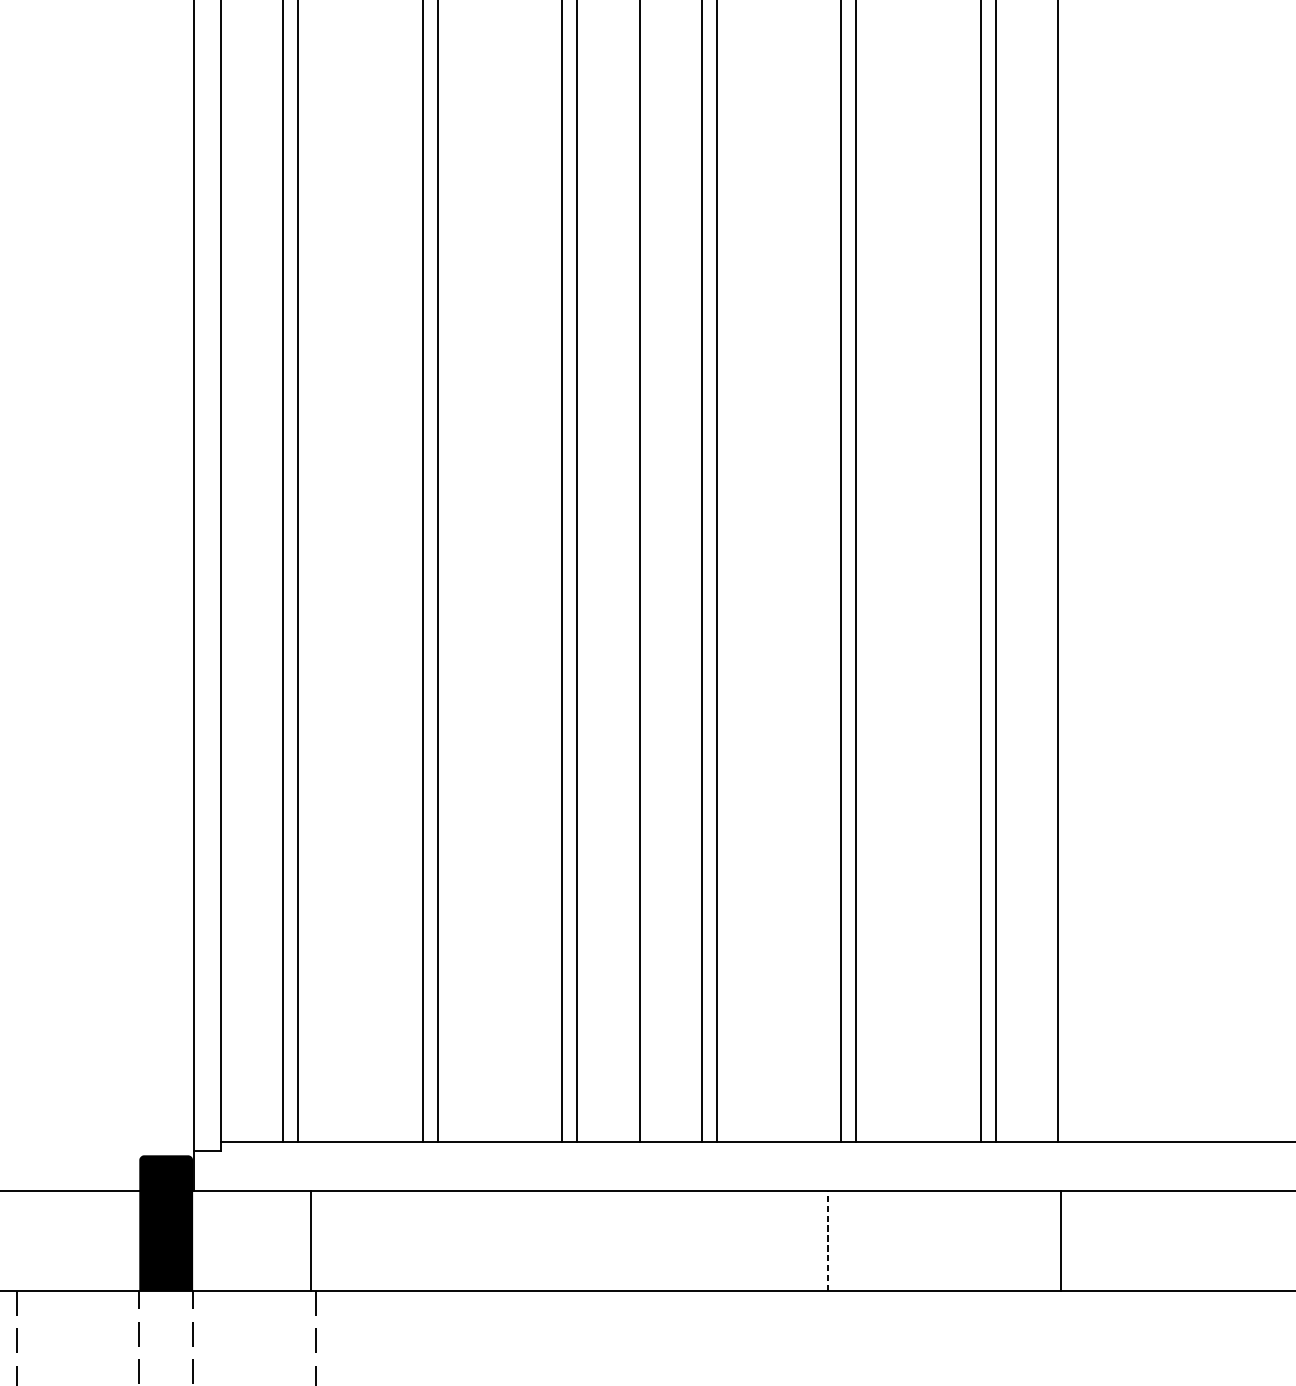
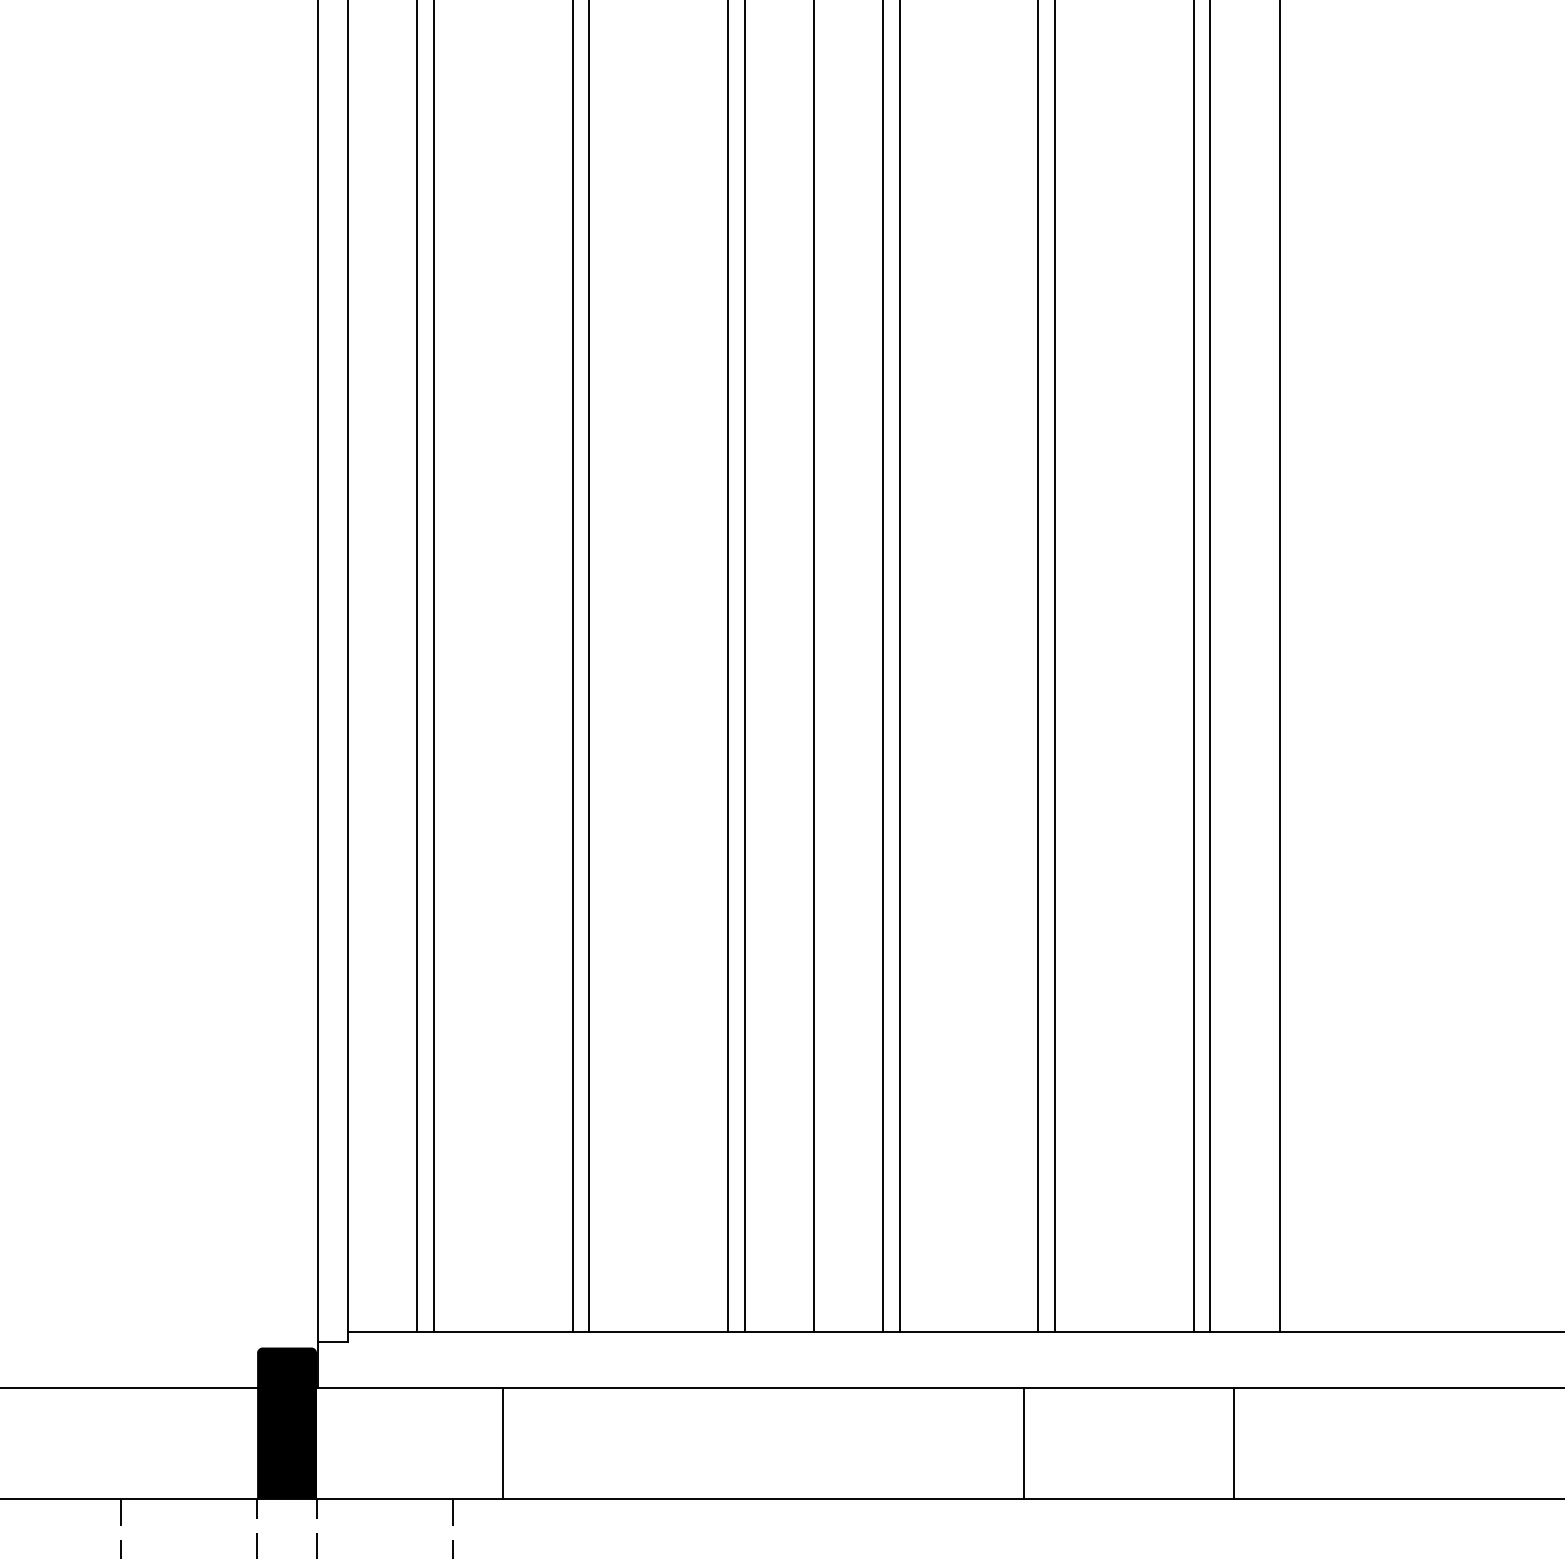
line: (311, 1240) -> (503, 1442), moved
line: (827, 1240) -> (1023, 1442), dashed -> solid
line: (1061, 1240) -> (1234, 1442), moved

